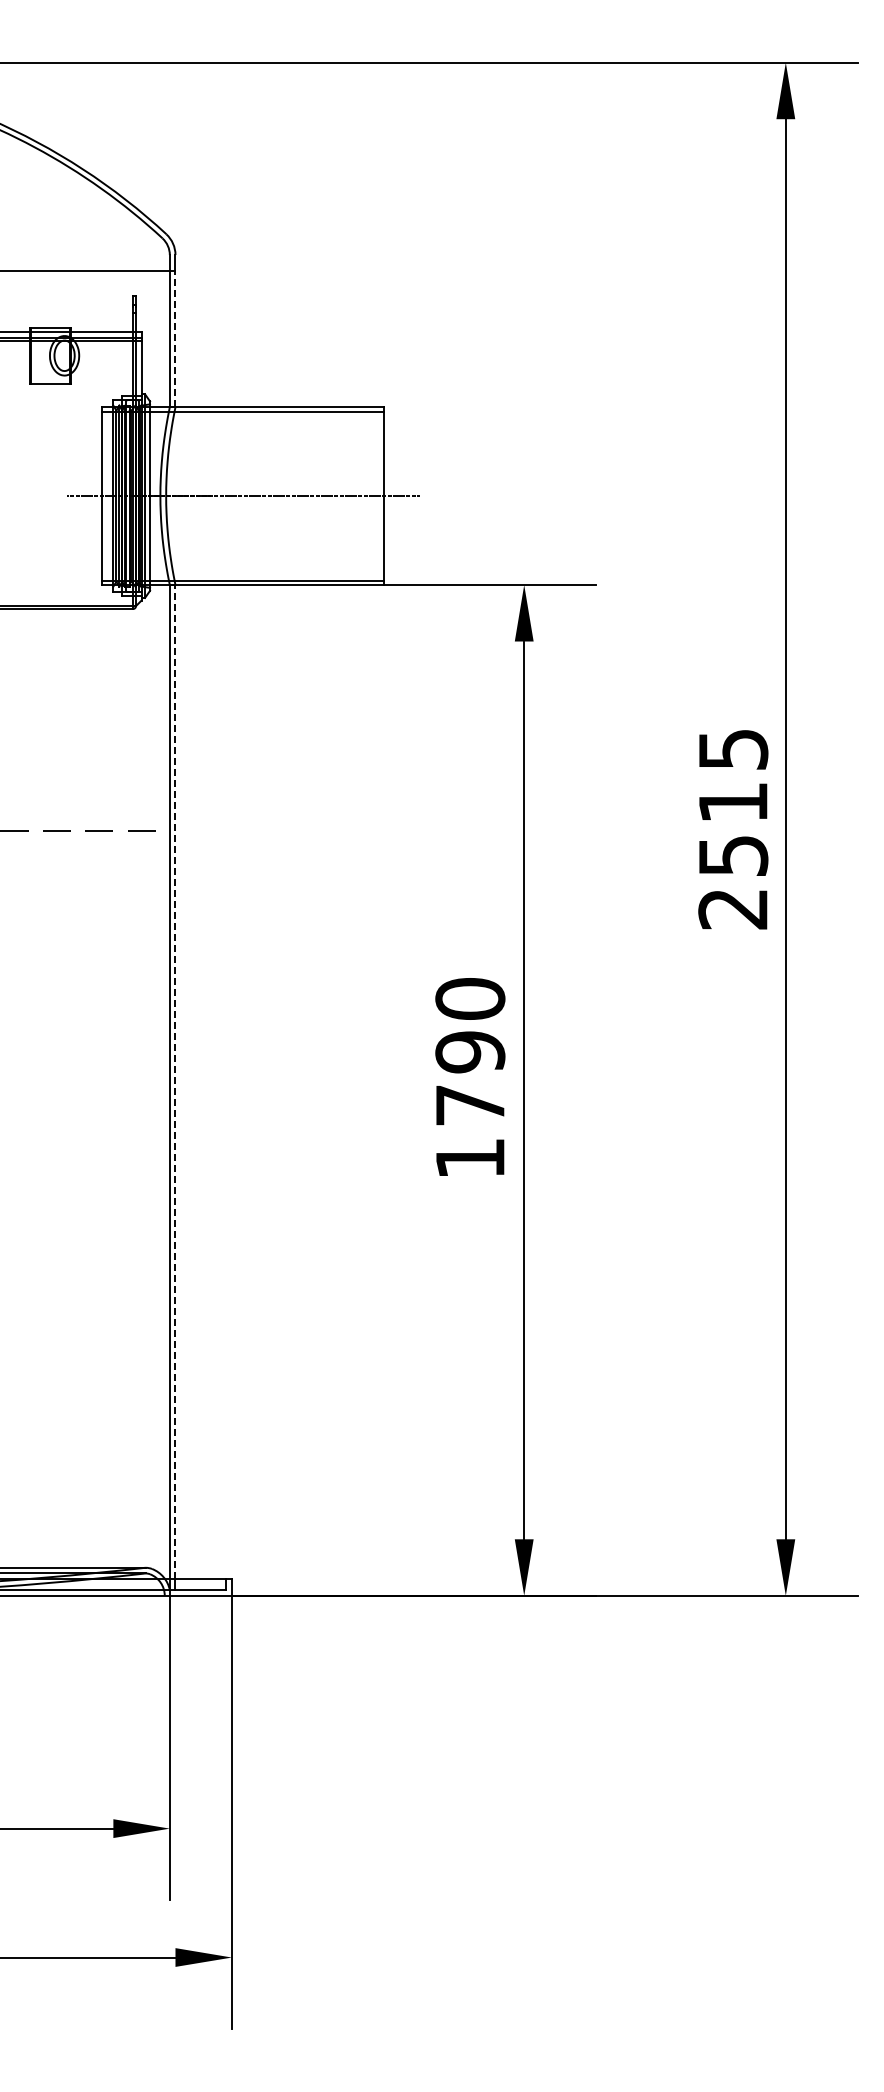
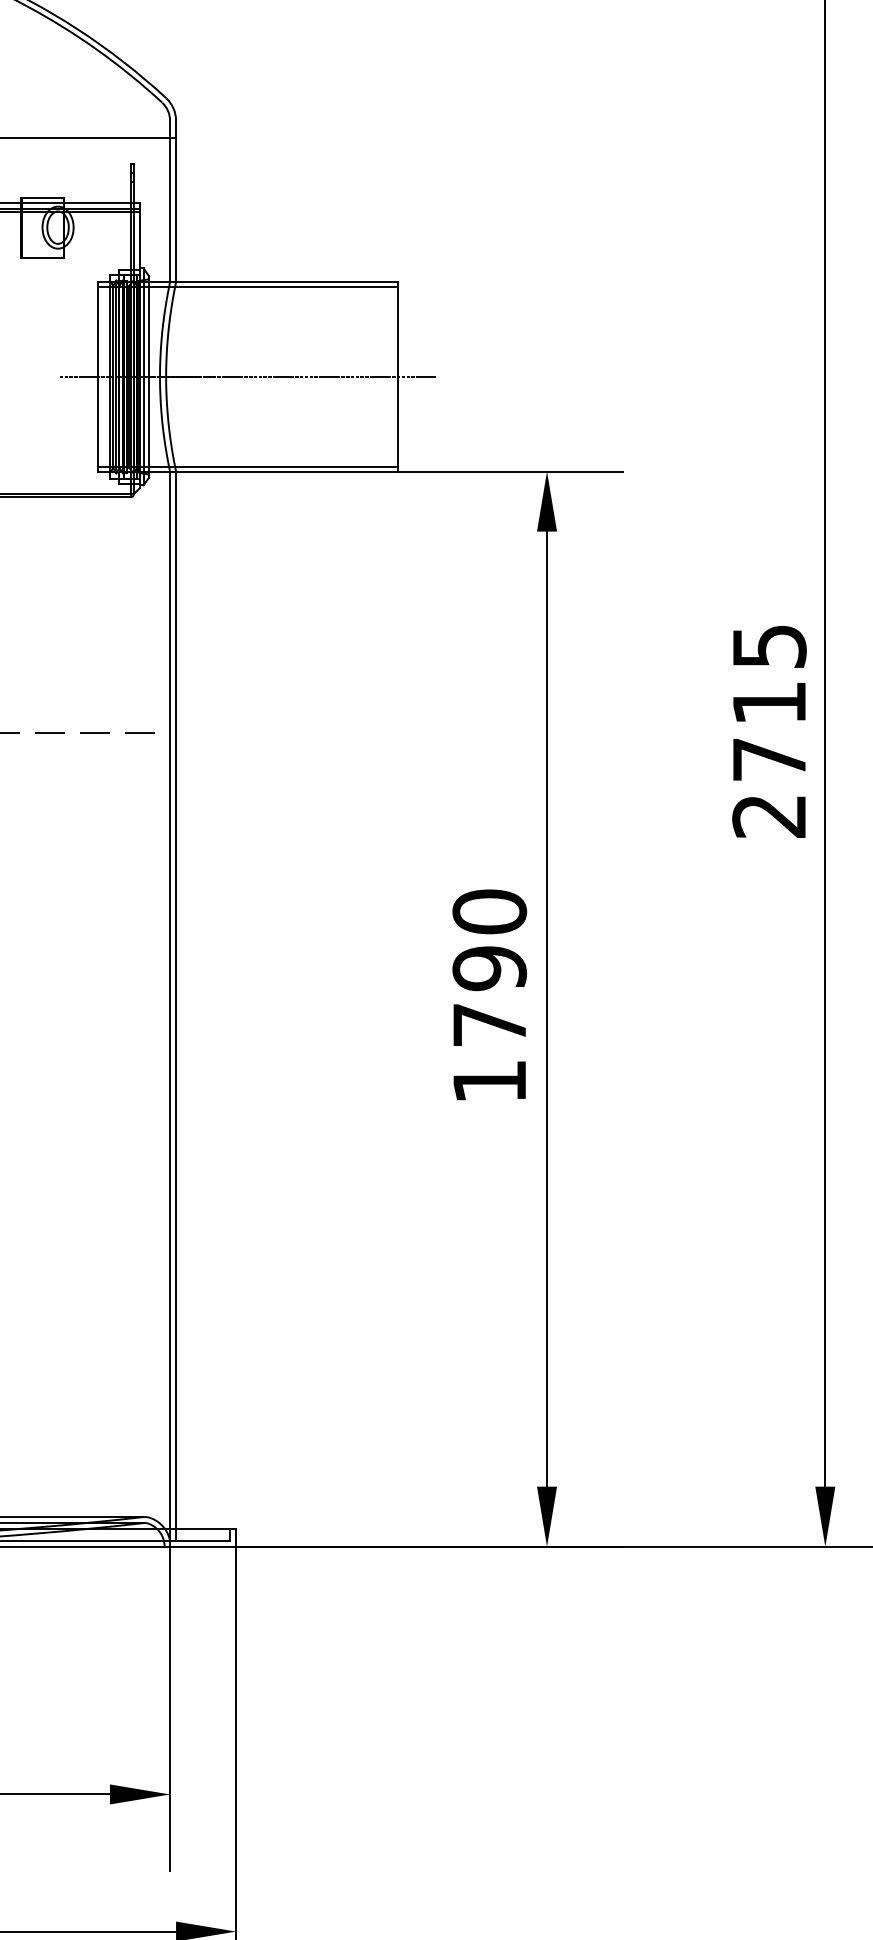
line: (175, 338) -> (176, 209), dashed -> solid
text: (733, 855) -> (769, 759), 2515 -> 2715
line: (175, 1081) -> (176, 999), dashed -> solid

